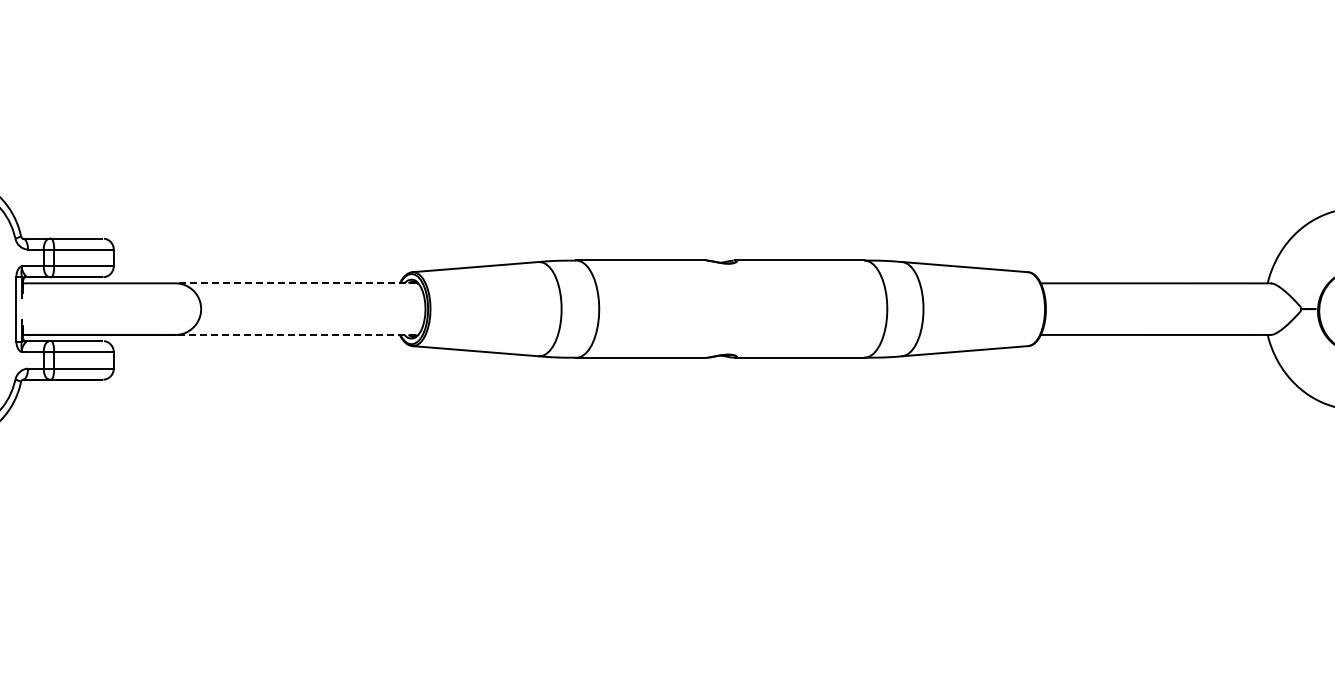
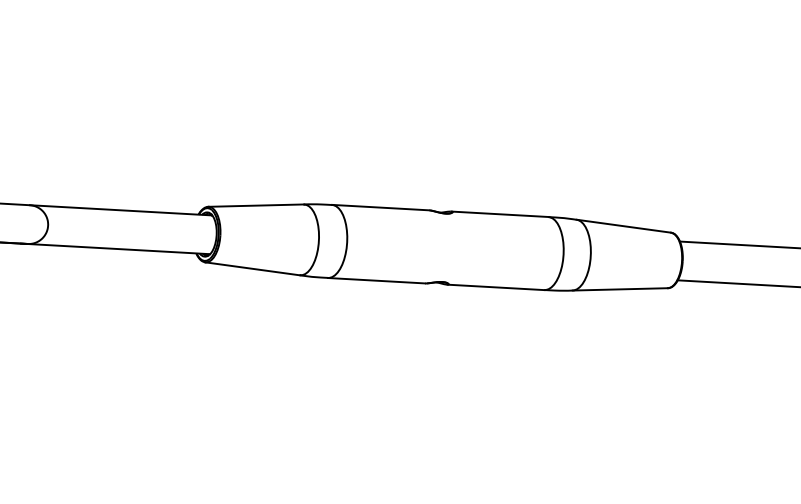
line: (296, 283) -> (120, 210), dashed -> solid
line: (292, 334) -> (115, 248), dashed -> solid

